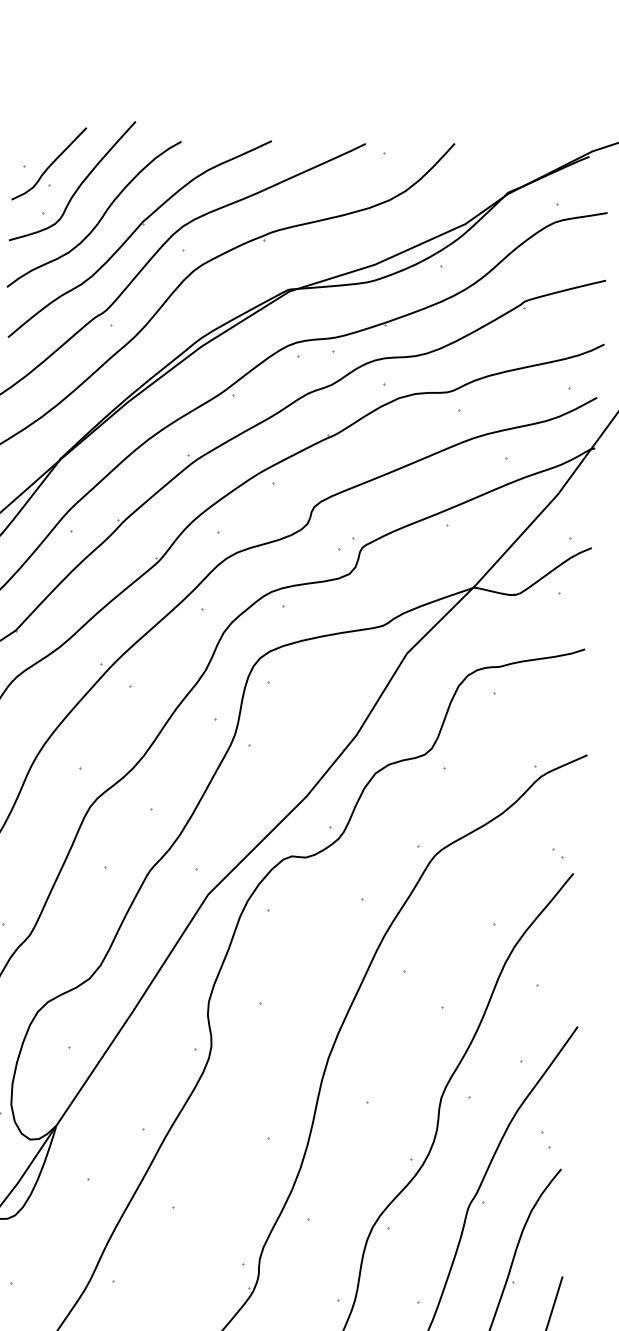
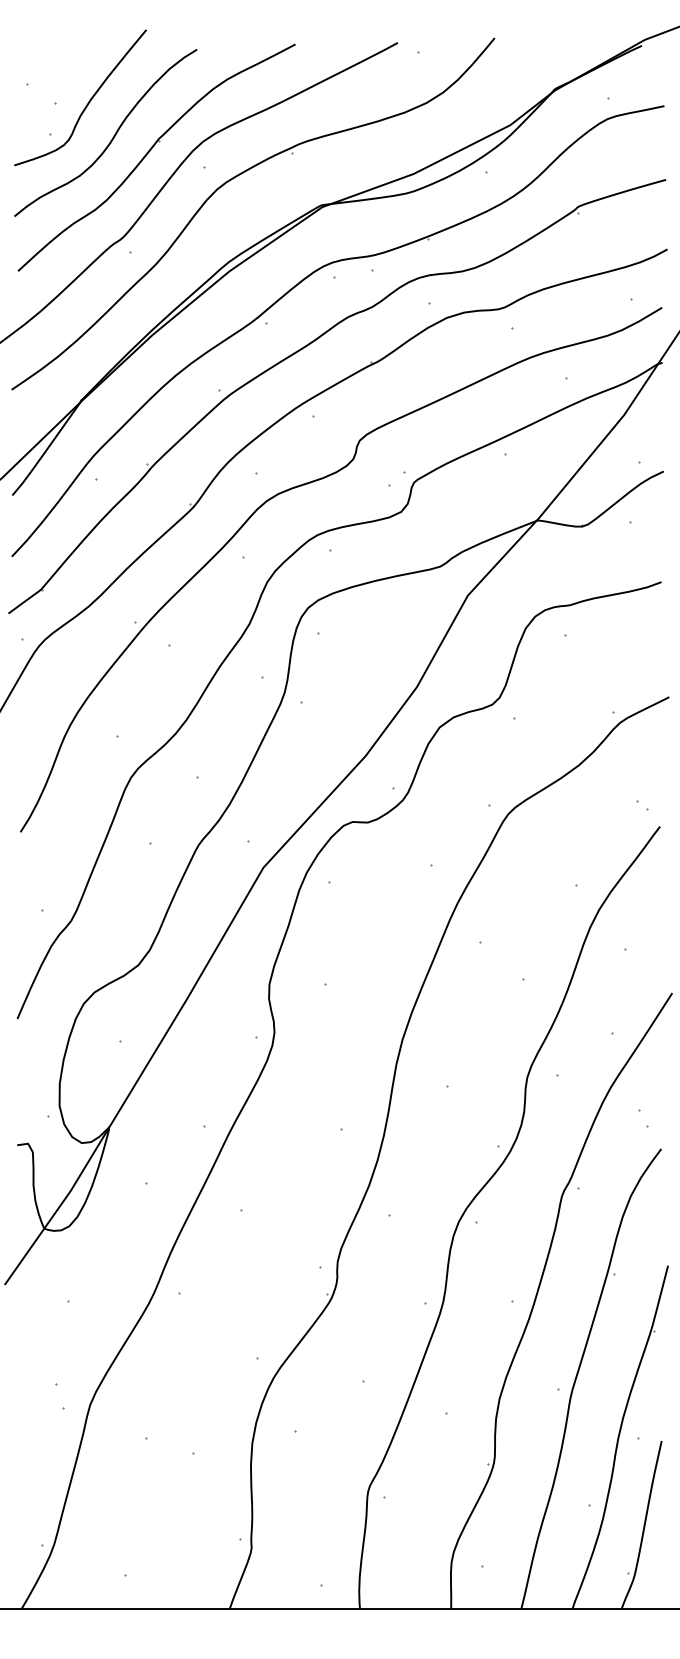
curve: (50, 164) -> (55, 80), removed

